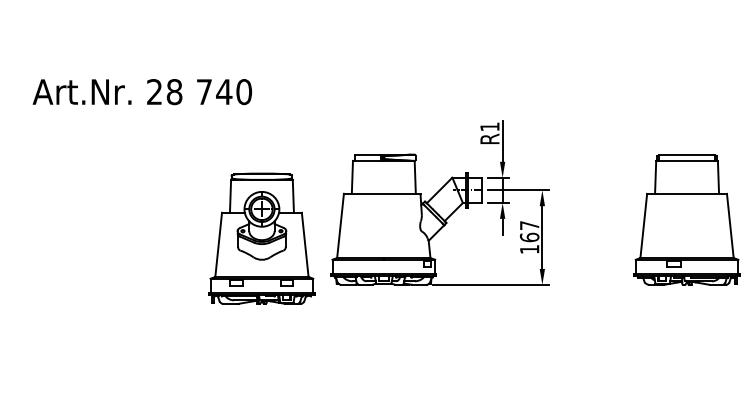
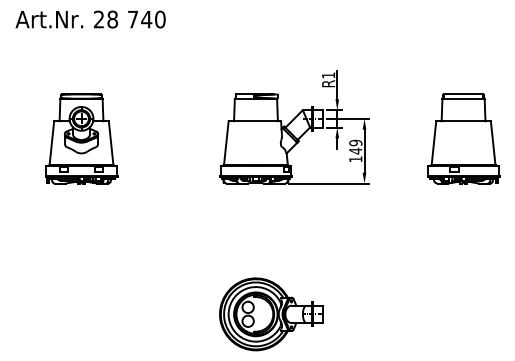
text: (142, 91) -> (90, 19), moved
text: (529, 230) -> (355, 146), 167 -> 149
part: (261, 237) -> (81, 138), moved

